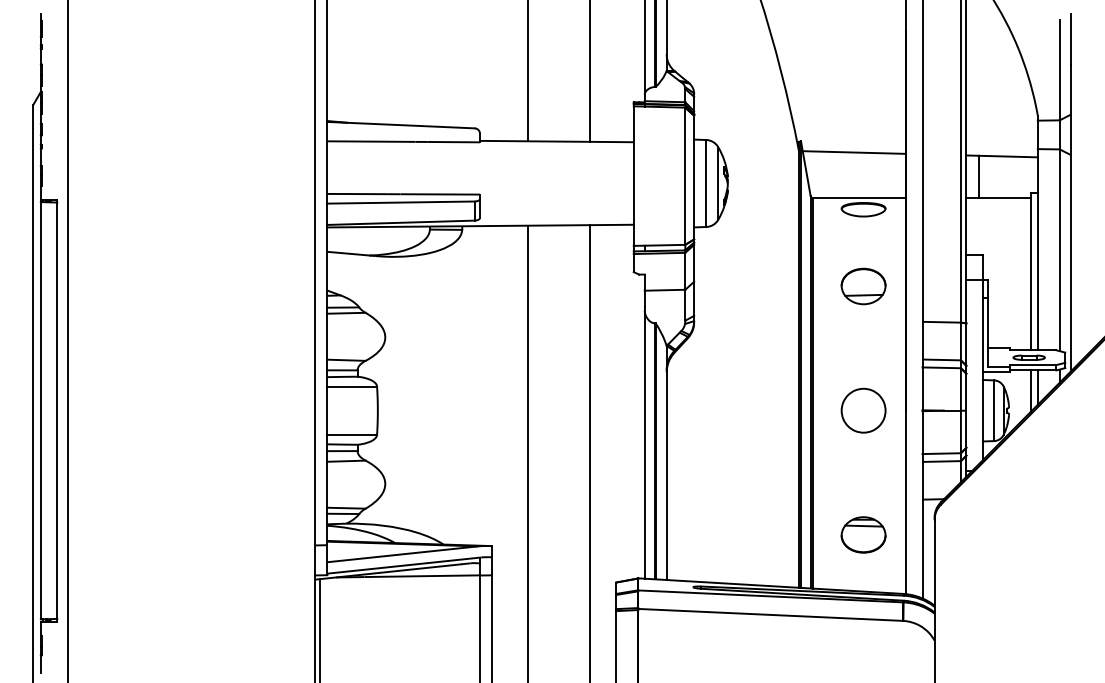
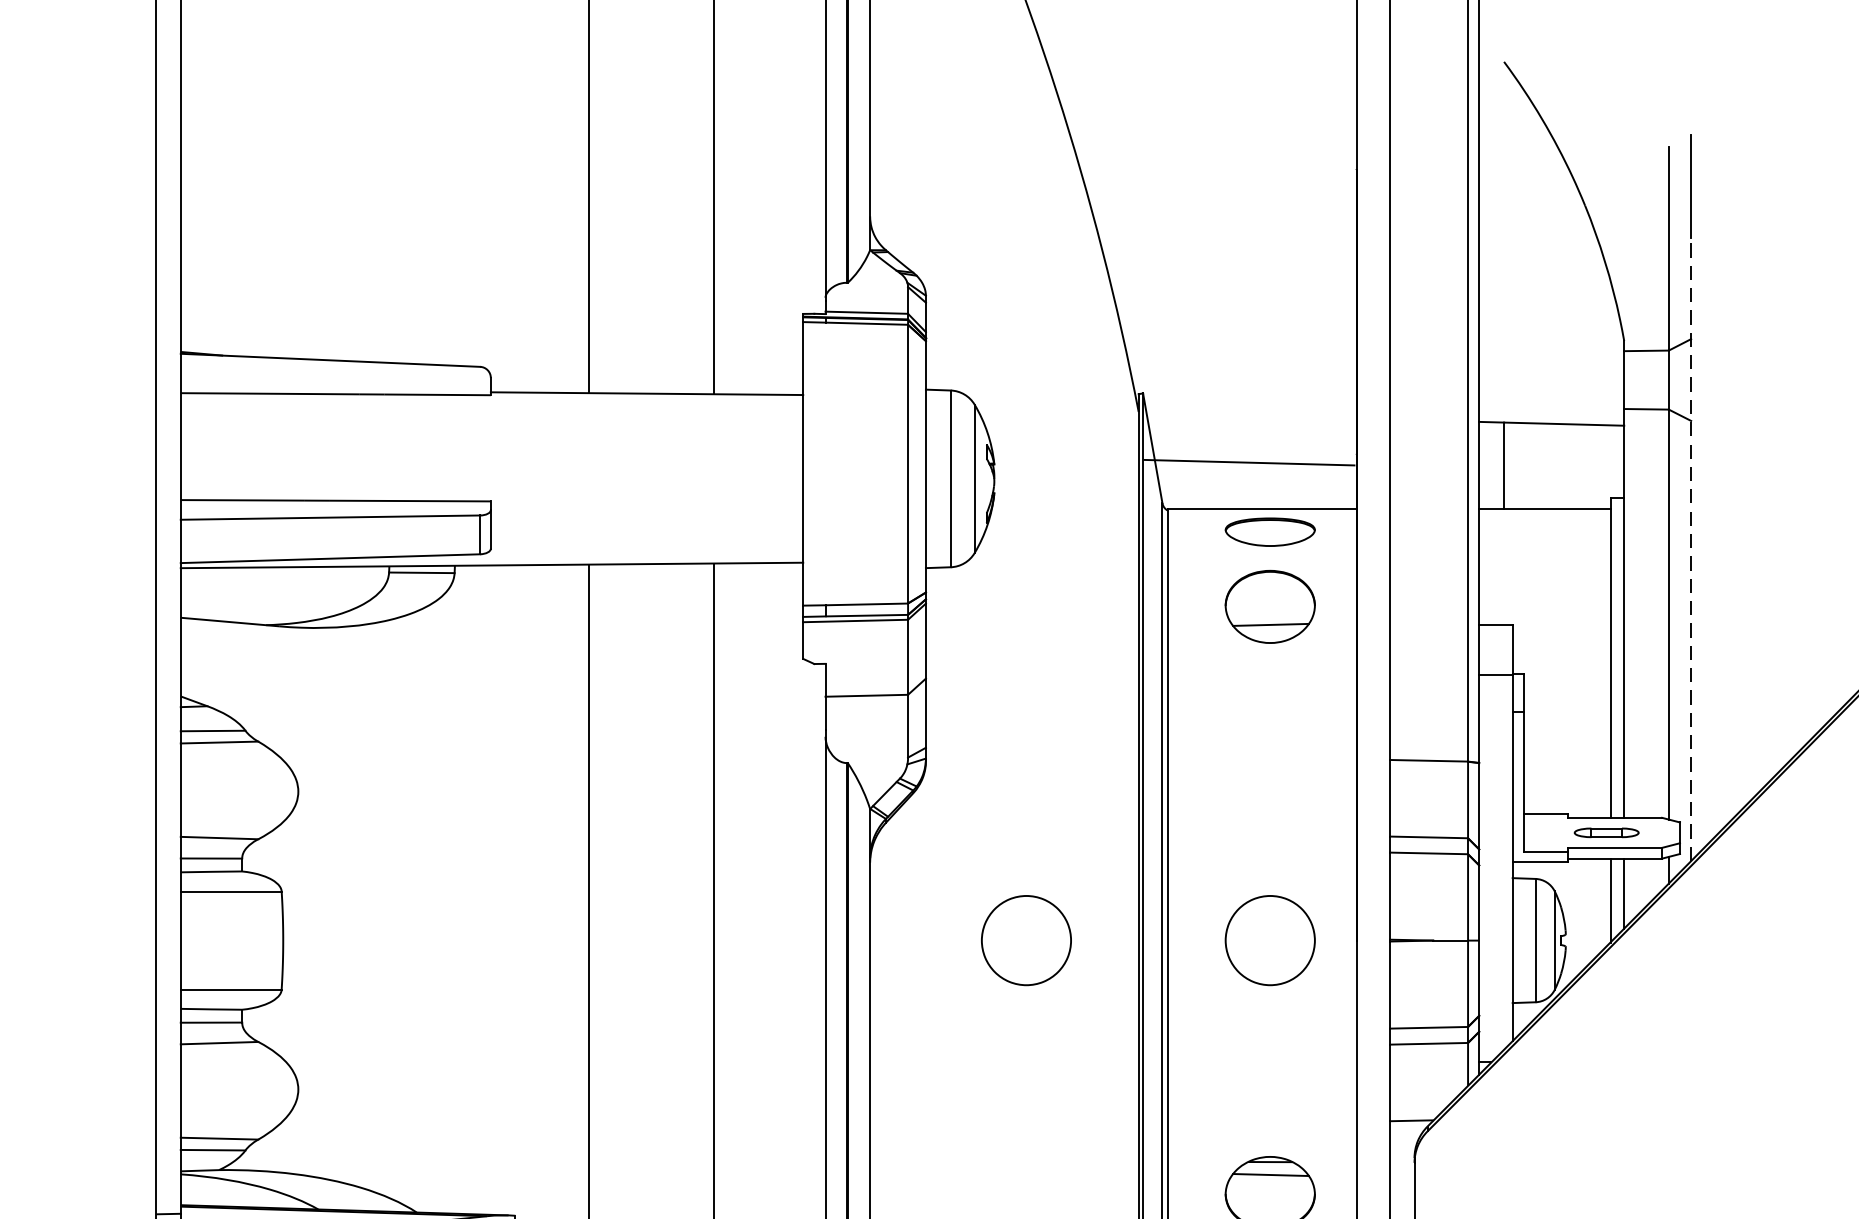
line: (854, 152) -> (1249, 462), moved
line: (1070, 217) -> (1690, 547), solid -> dashed
part: (863, 286) -> (1270, 606), moved
part: (743, 410) -> (1026, 940), added

